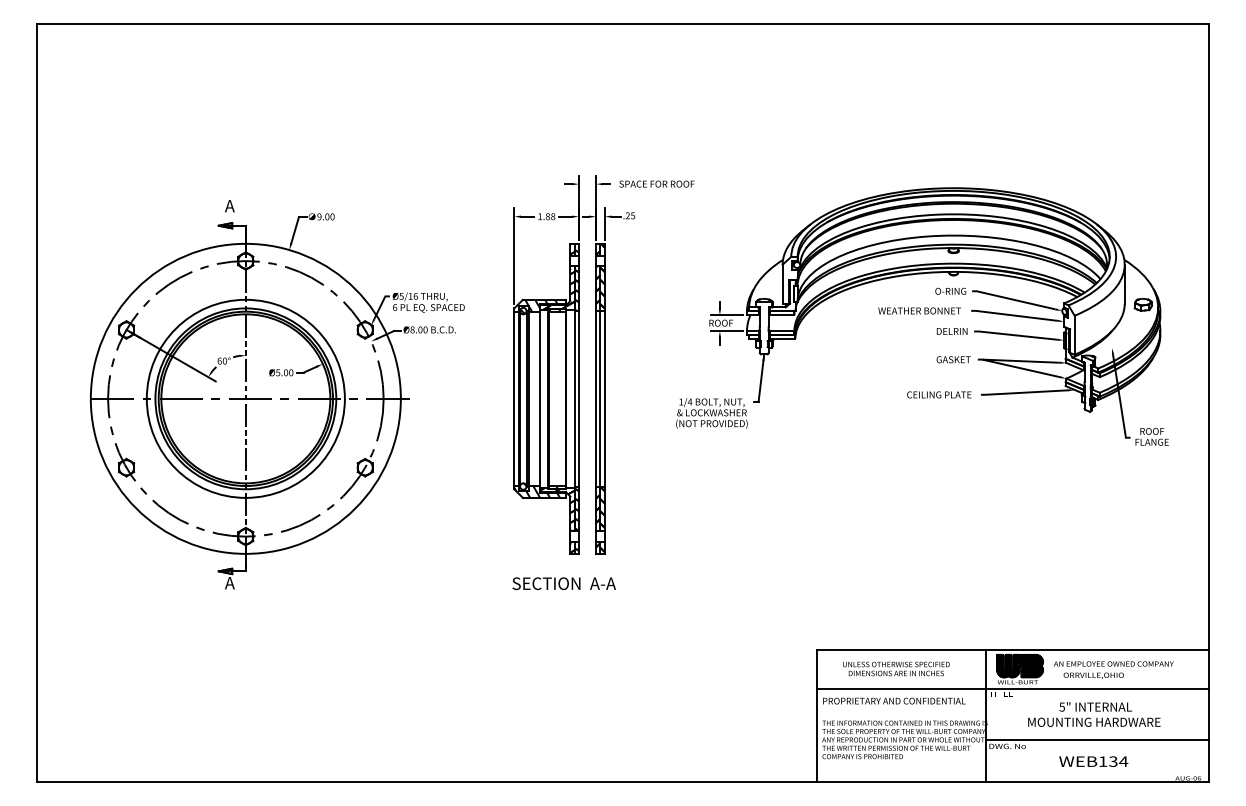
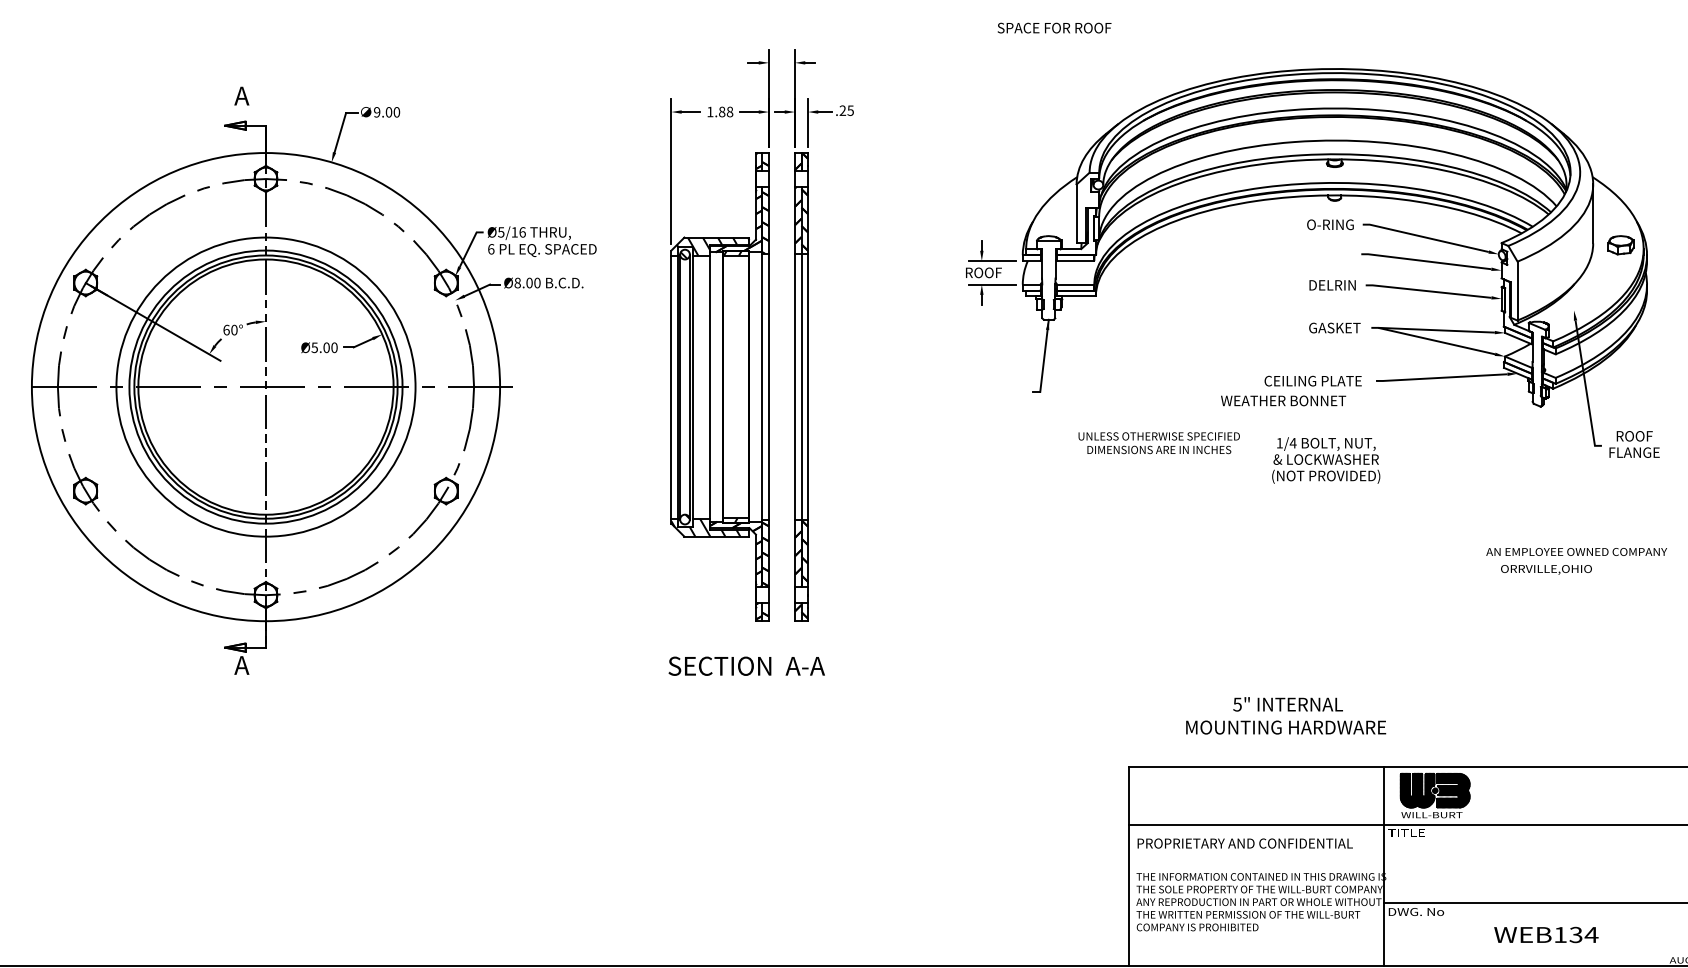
text: (656, 183) -> (1053, 27), moved
text: (919, 310) -> (1283, 400), moved
text: (711, 413) -> (1325, 460), moved
text: (896, 668) -> (1159, 442), moved
text: (1113, 669) -> (1576, 560), moved
text: (1094, 714) -> (1286, 715), moved

